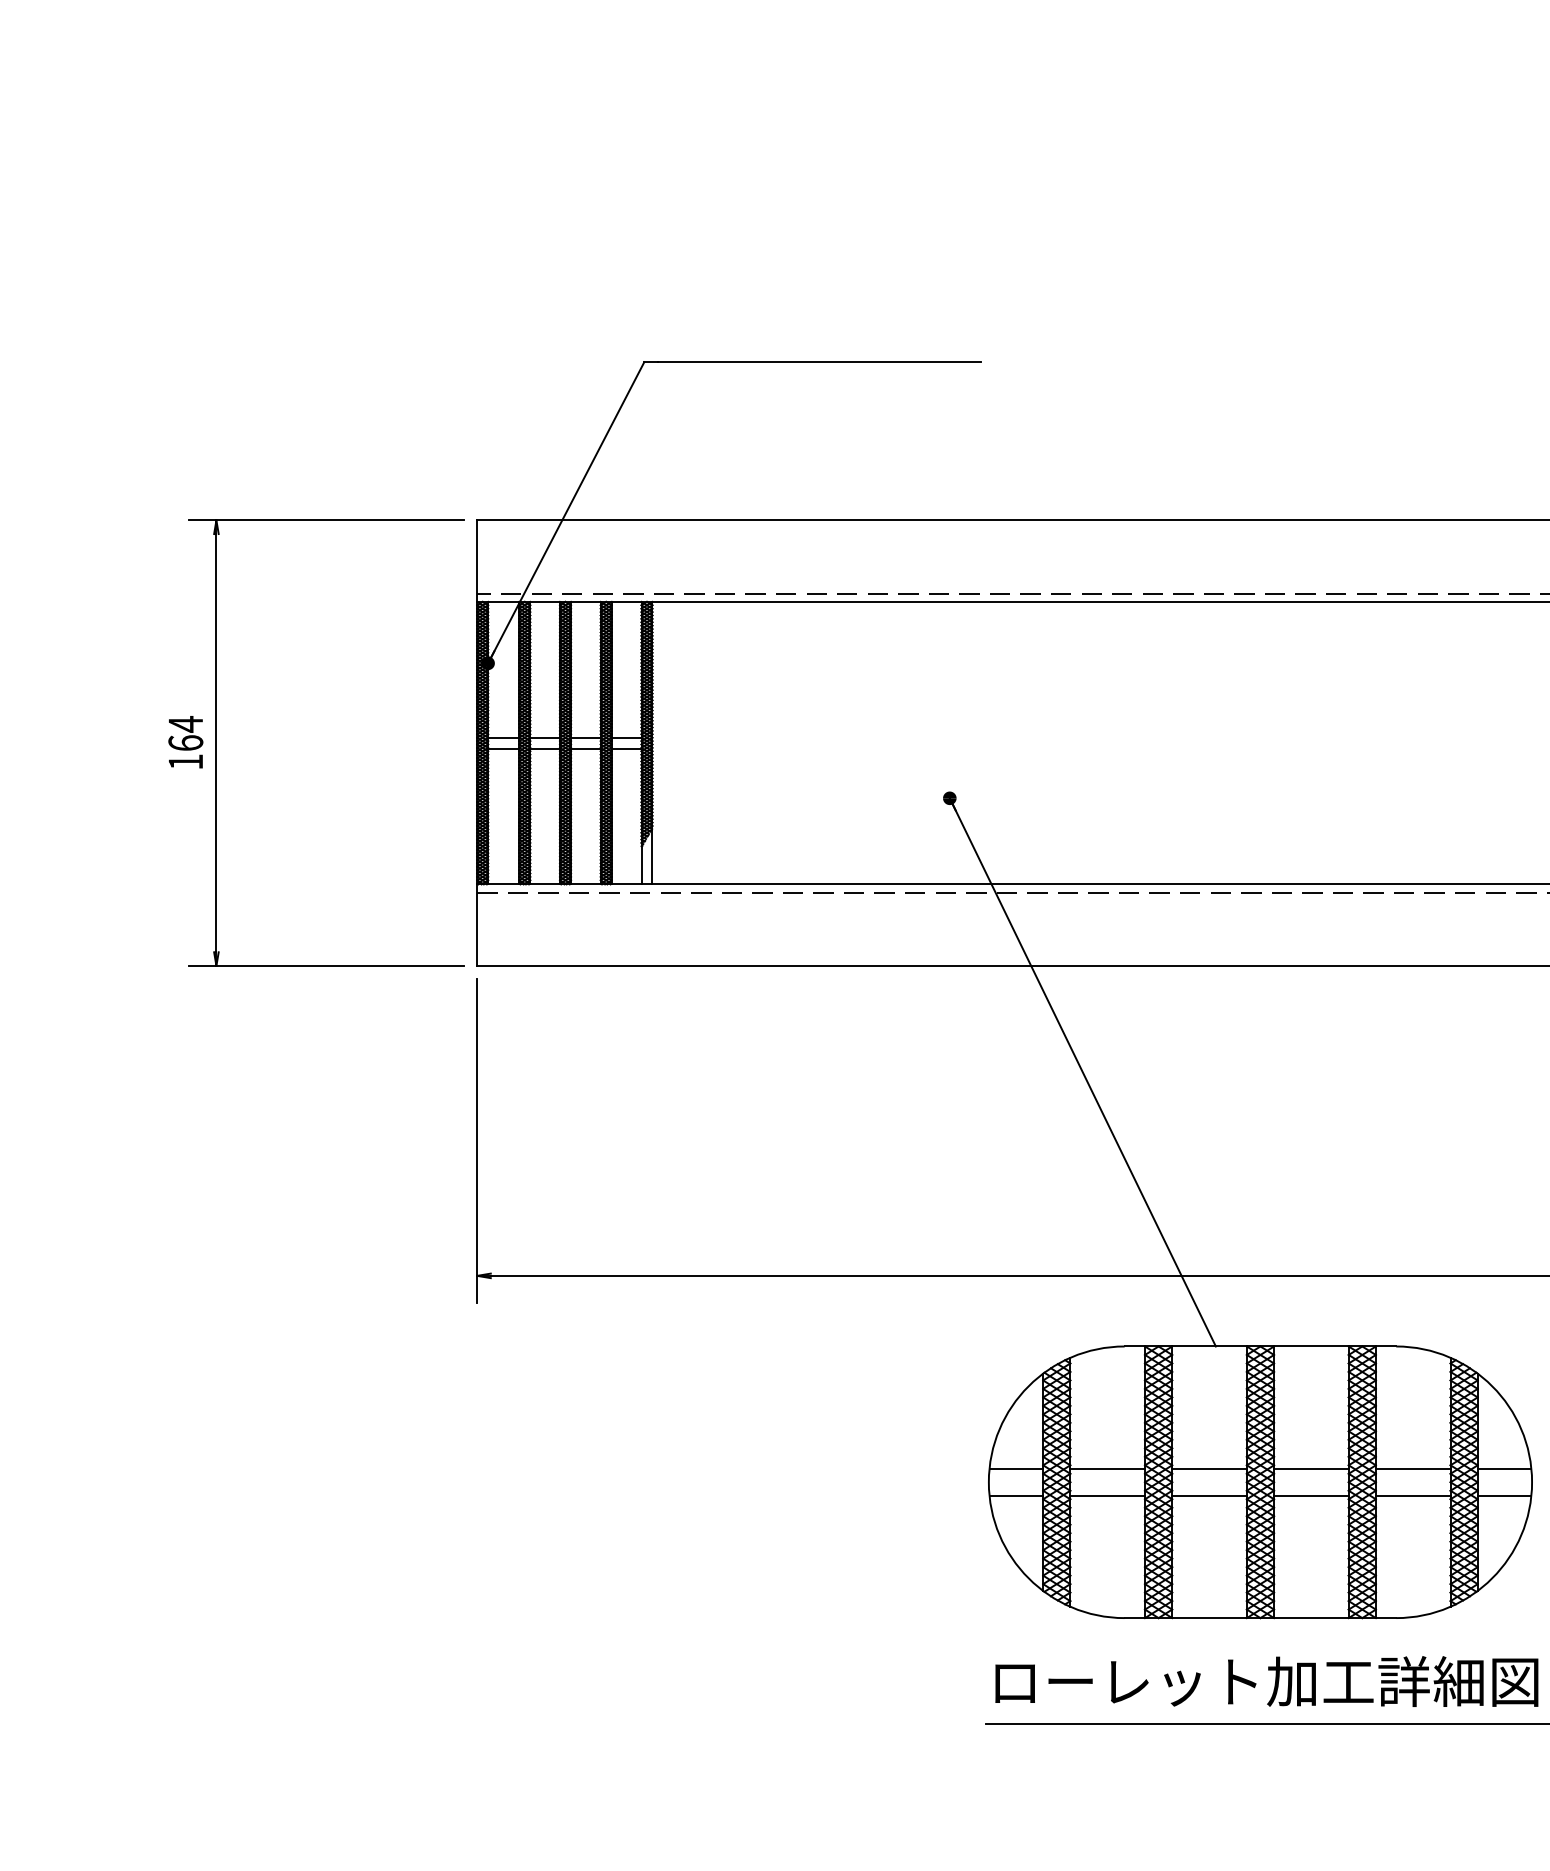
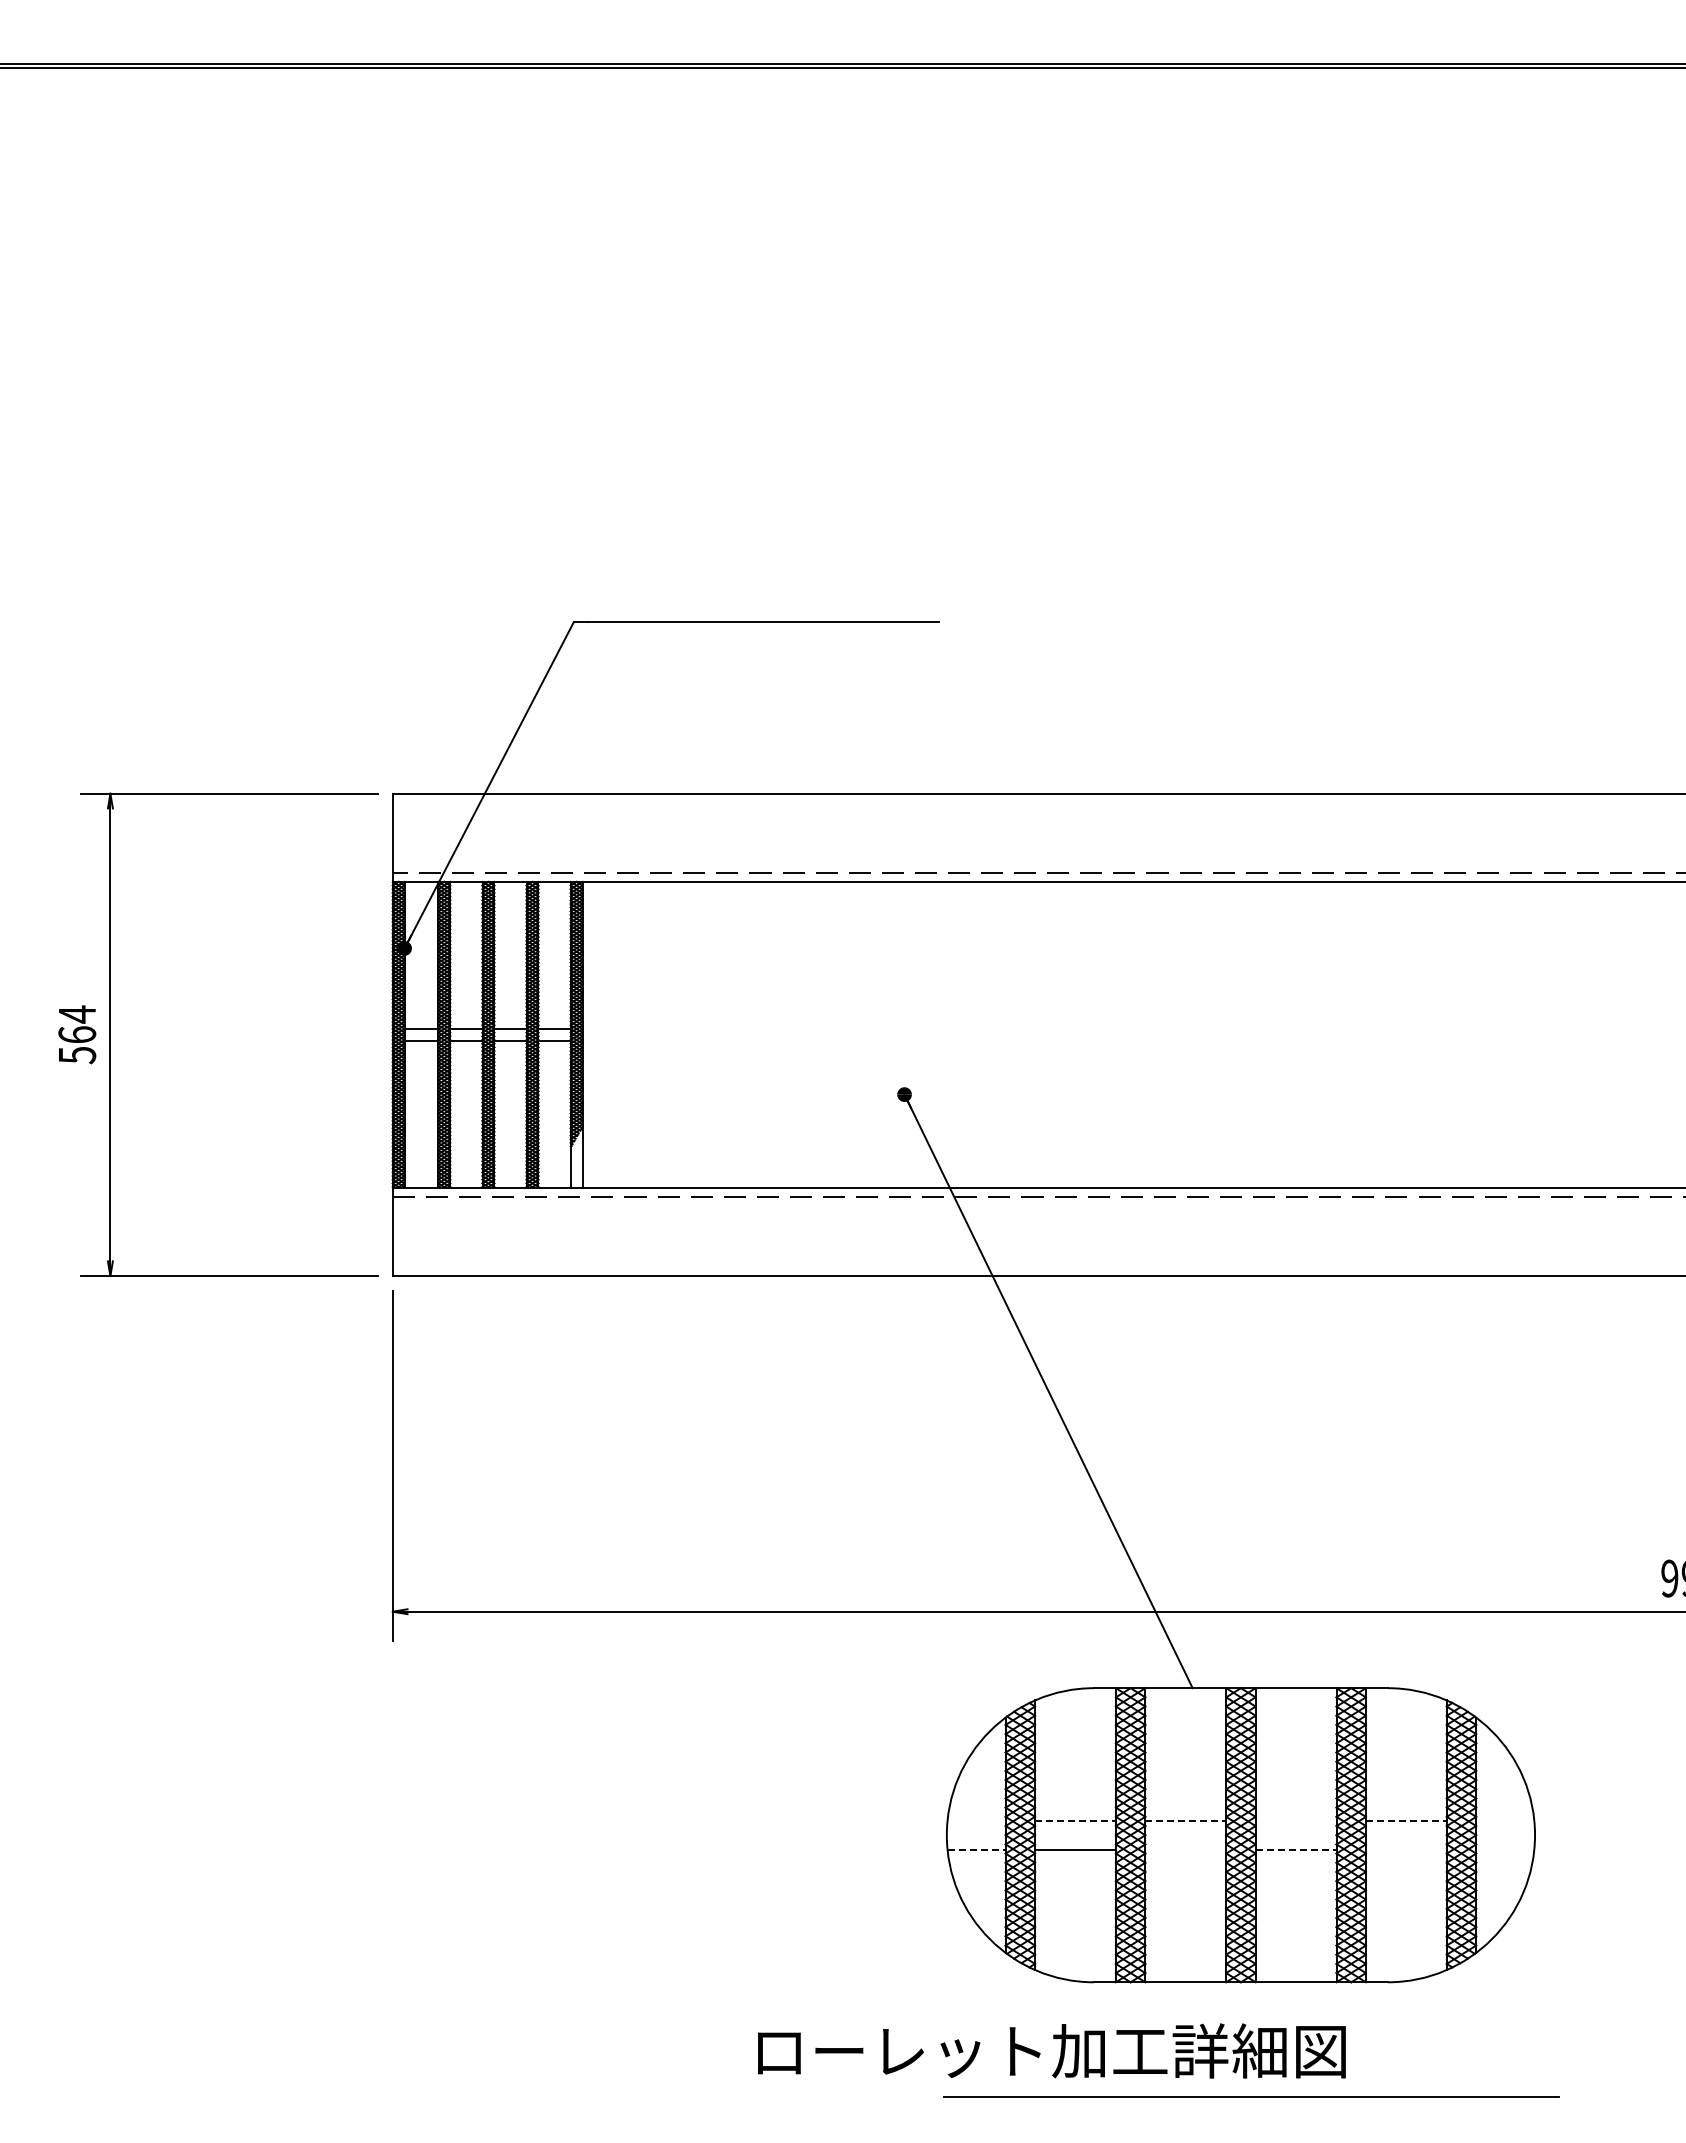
text: (186, 762) -> (77, 1055), 164 -> 564
line: (1016, 1468) -> (976, 1820), removed
line: (1108, 1468) -> (1076, 1820), solid -> dashed
line: (1210, 1468) -> (1186, 1820), solid -> dashed
line: (1310, 1468) -> (1295, 1820), removed
line: (1413, 1468) -> (1406, 1820), solid -> dashed
line: (1504, 1468) -> (1505, 1820), removed
line: (1017, 1495) -> (977, 1849), solid -> dashed
line: (1209, 1495) -> (1185, 1849), removed
line: (1311, 1495) -> (1296, 1849), solid -> dashed
line: (1412, 1495) -> (1405, 1849), removed
line: (1504, 1495) -> (1505, 1849), removed
text: (1266, 1681) -> (1051, 2050), moved

